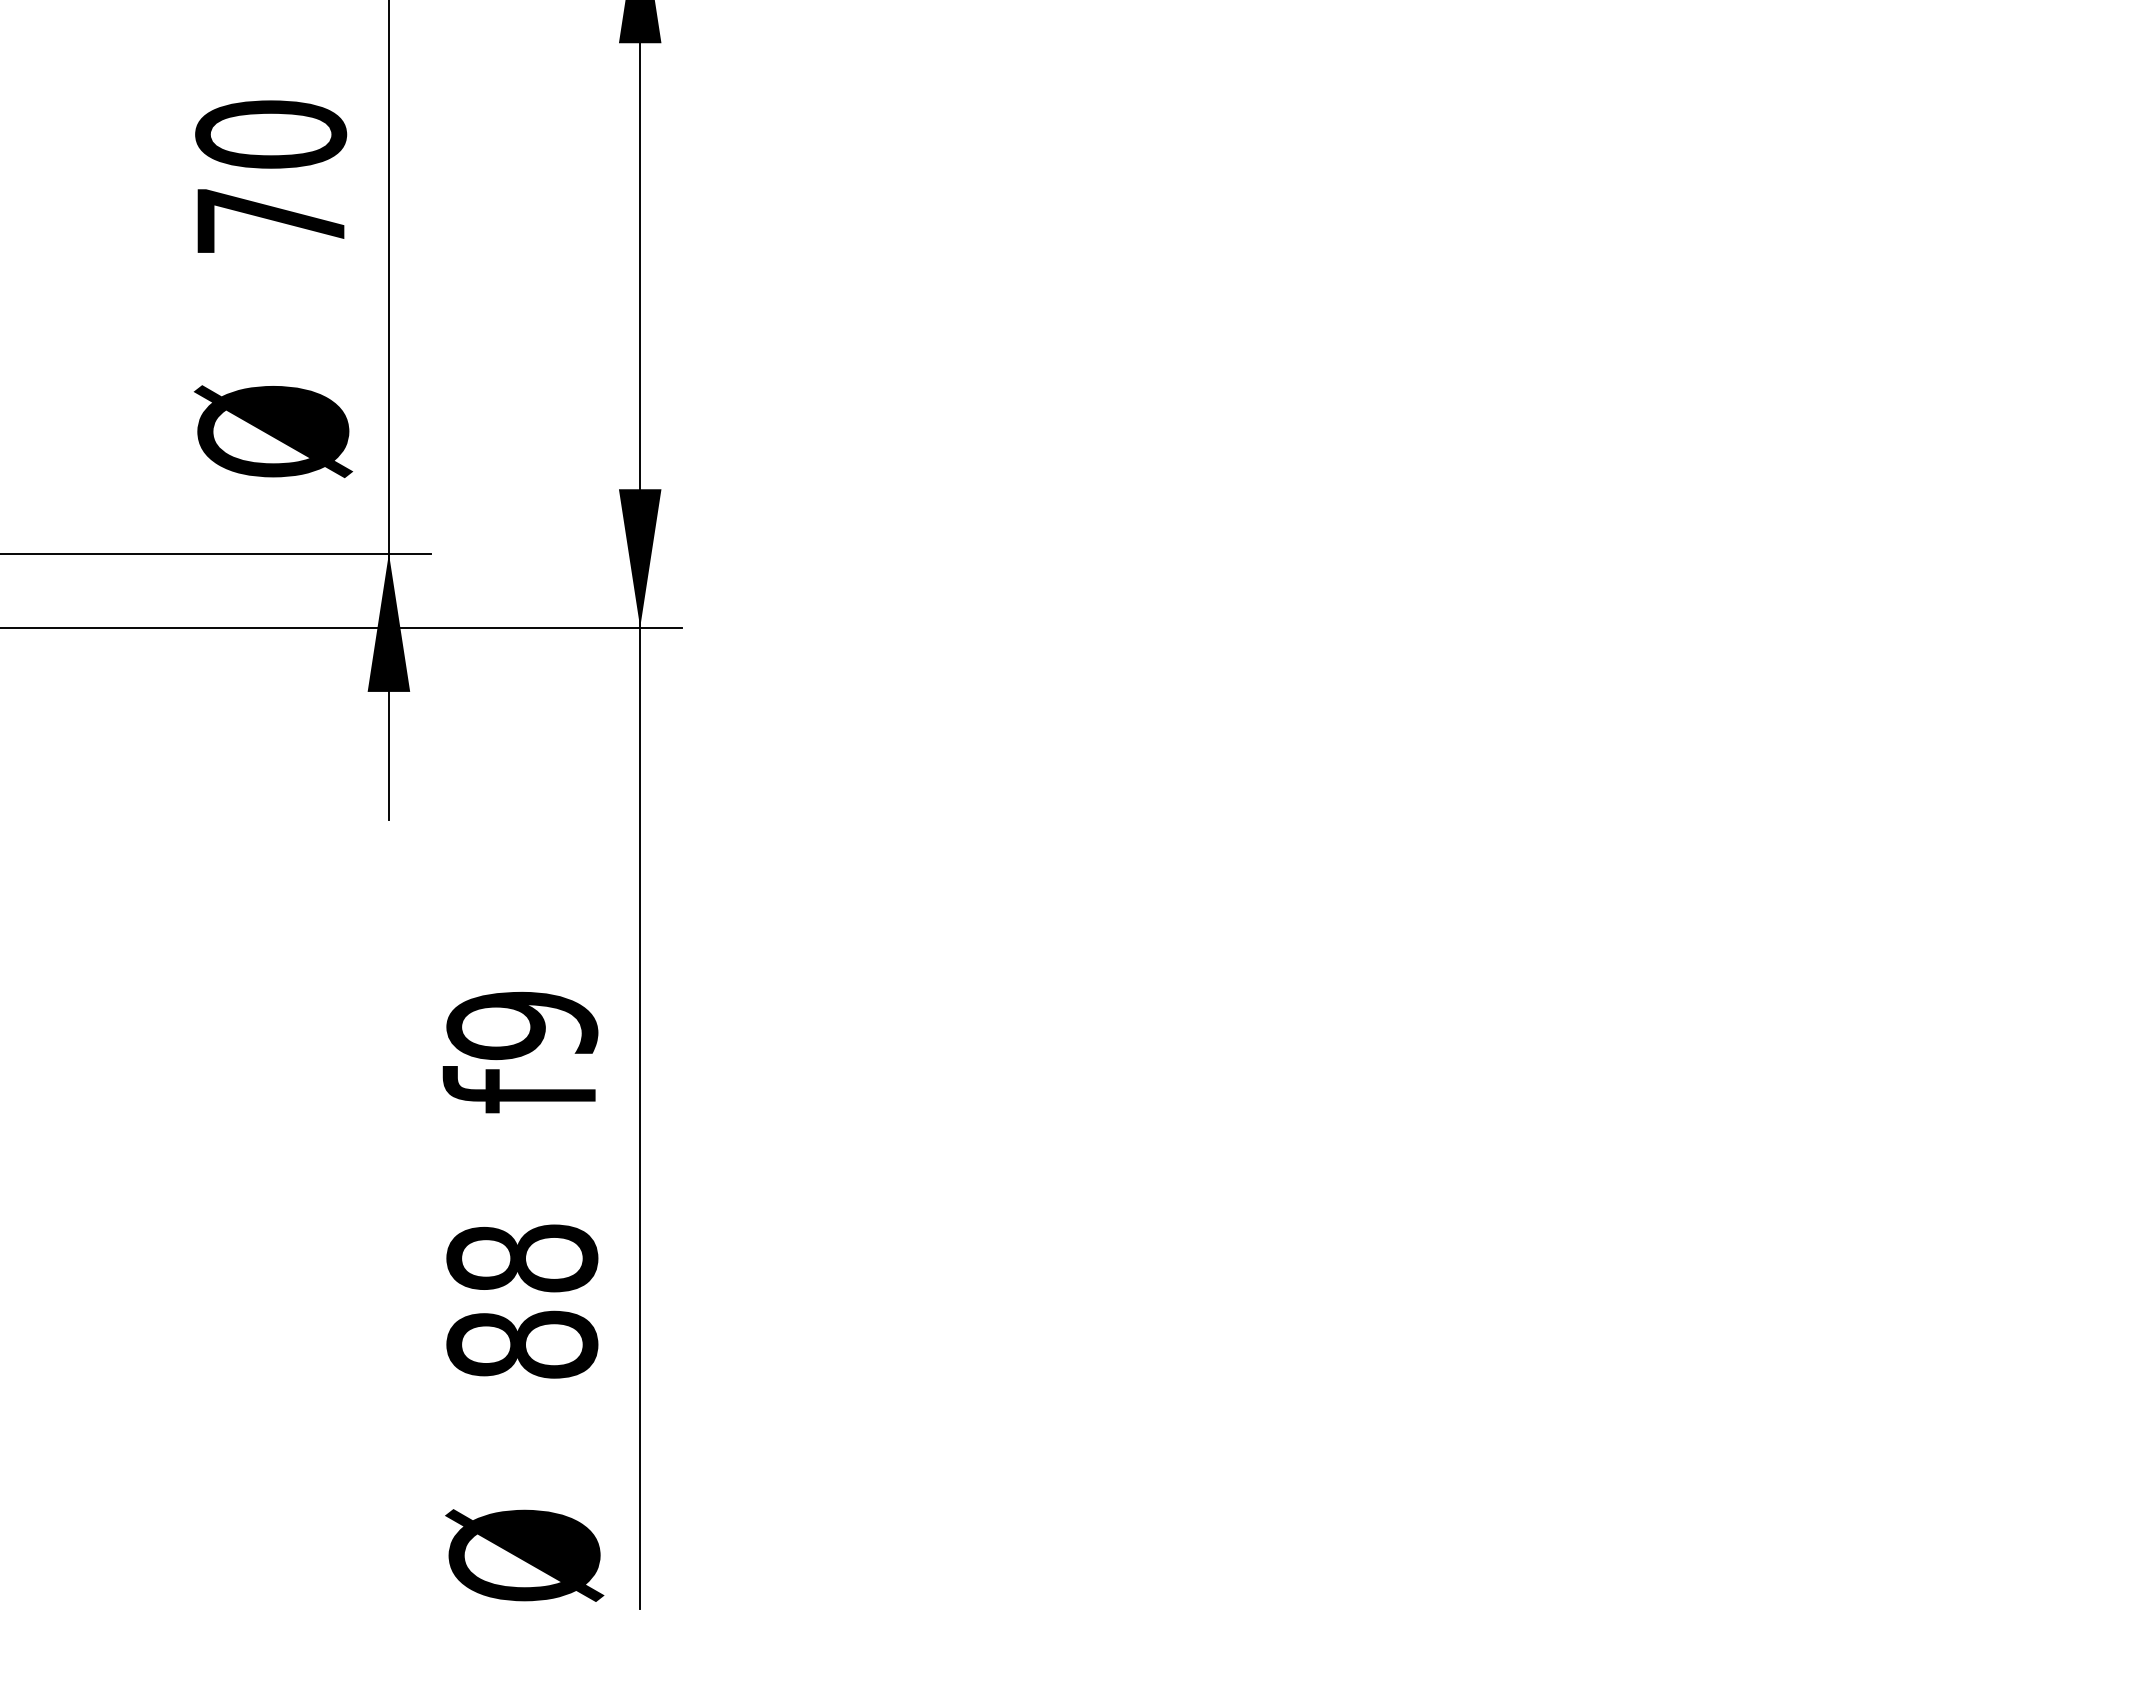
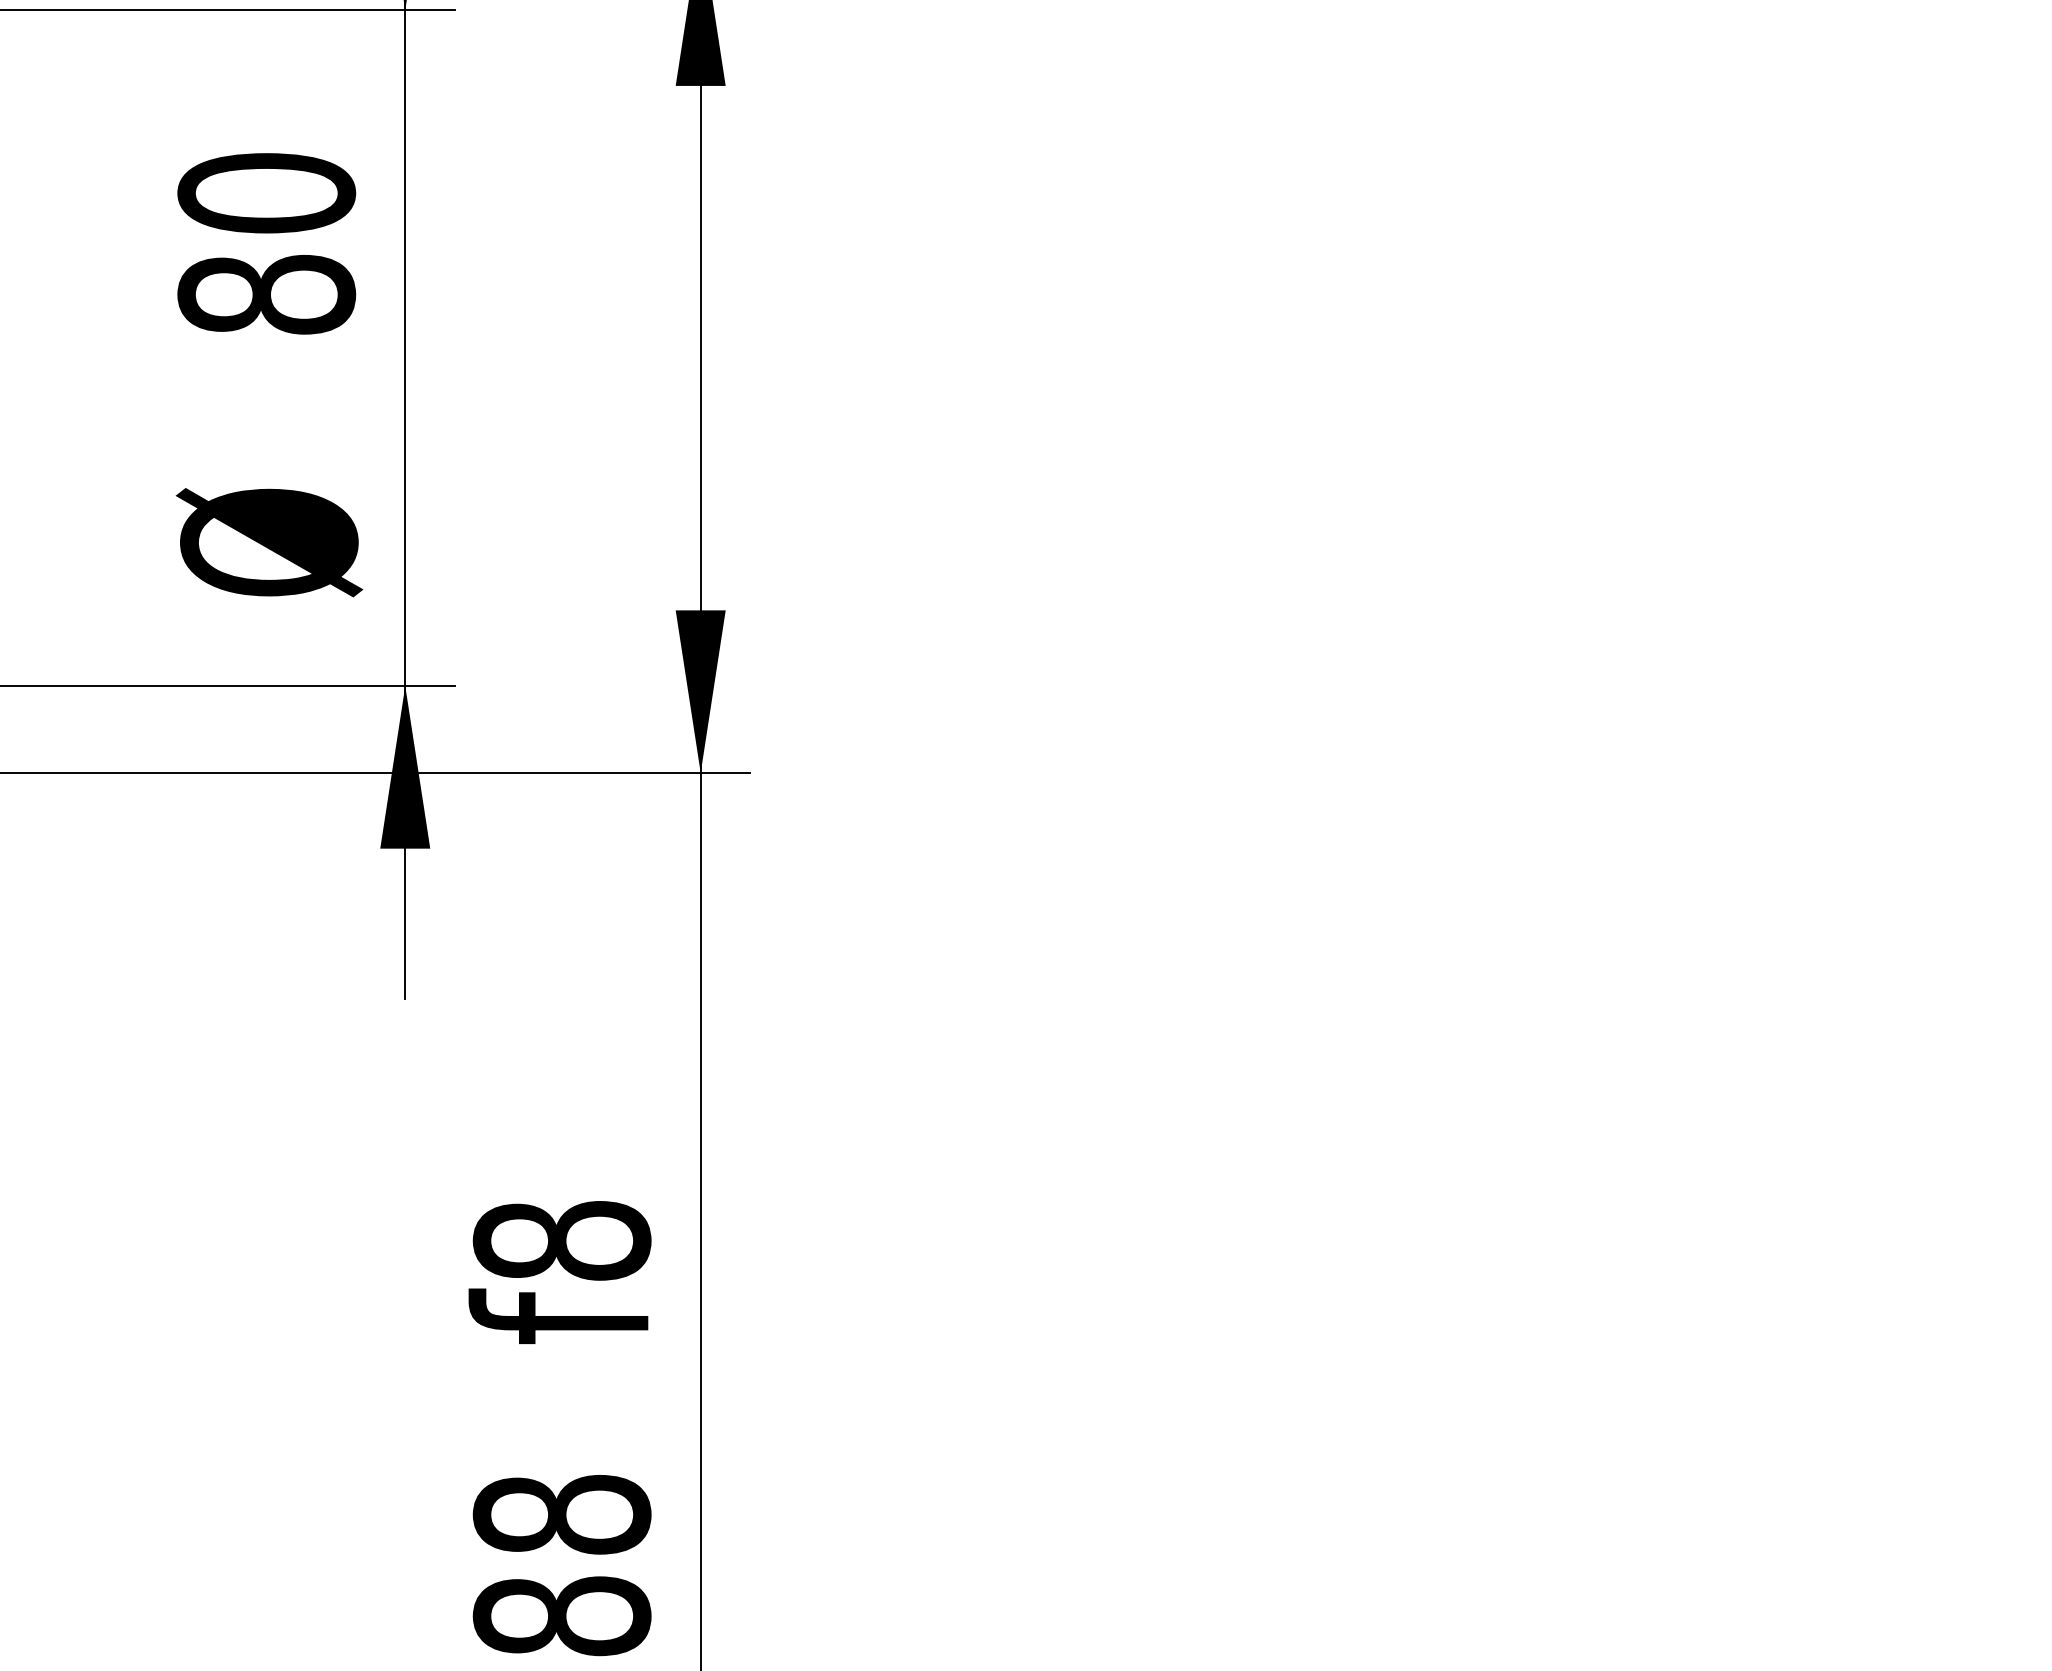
text: (271, 220) -> (267, 294), 70 -> 80
text: (522, 1025) -> (562, 1240), f9 -> f8

